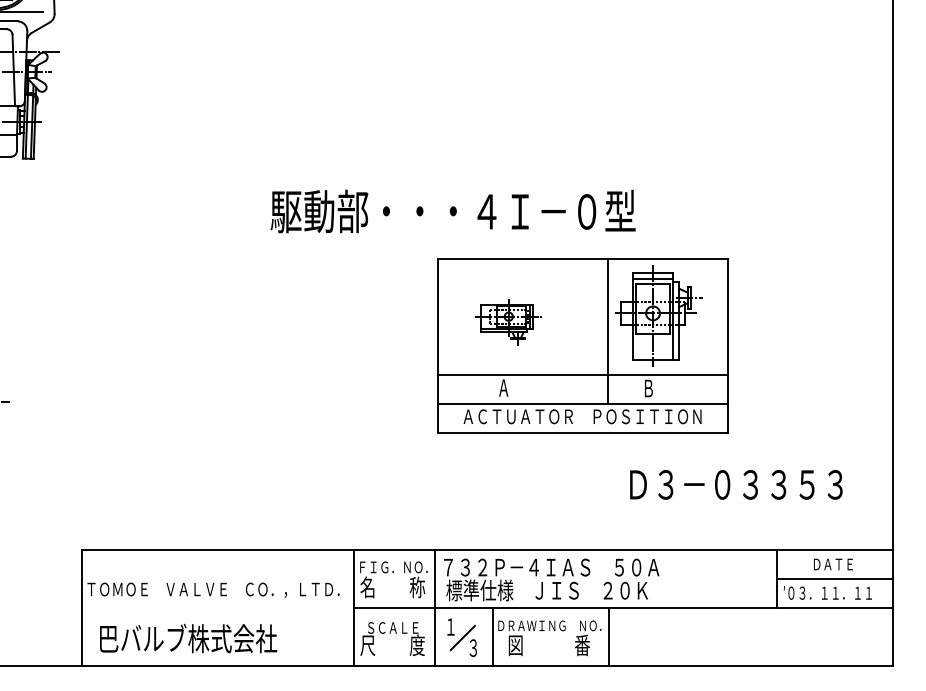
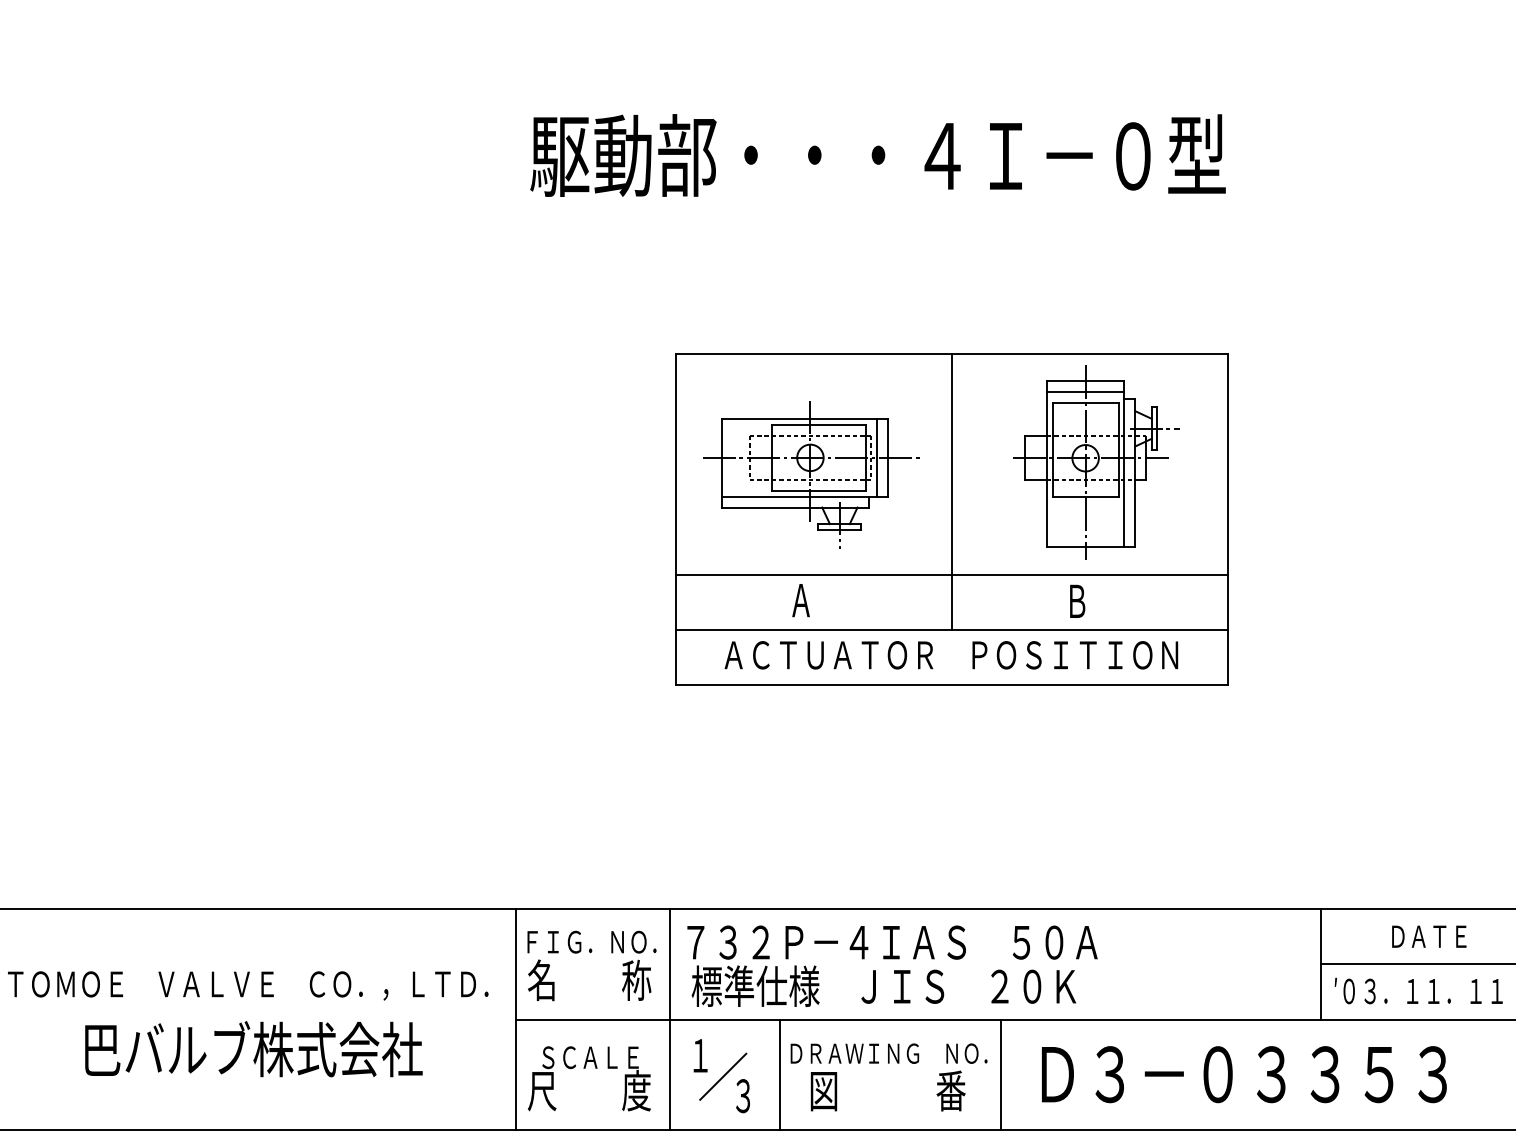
text: (452, 211) -> (876, 155), moved
part: (508, 321) -> (810, 473), size x1.67
line: (607, 330) -> (951, 490), moved
text: (736, 484) -> (1244, 1073), moved
text: (188, 638) -> (253, 1049), moved

